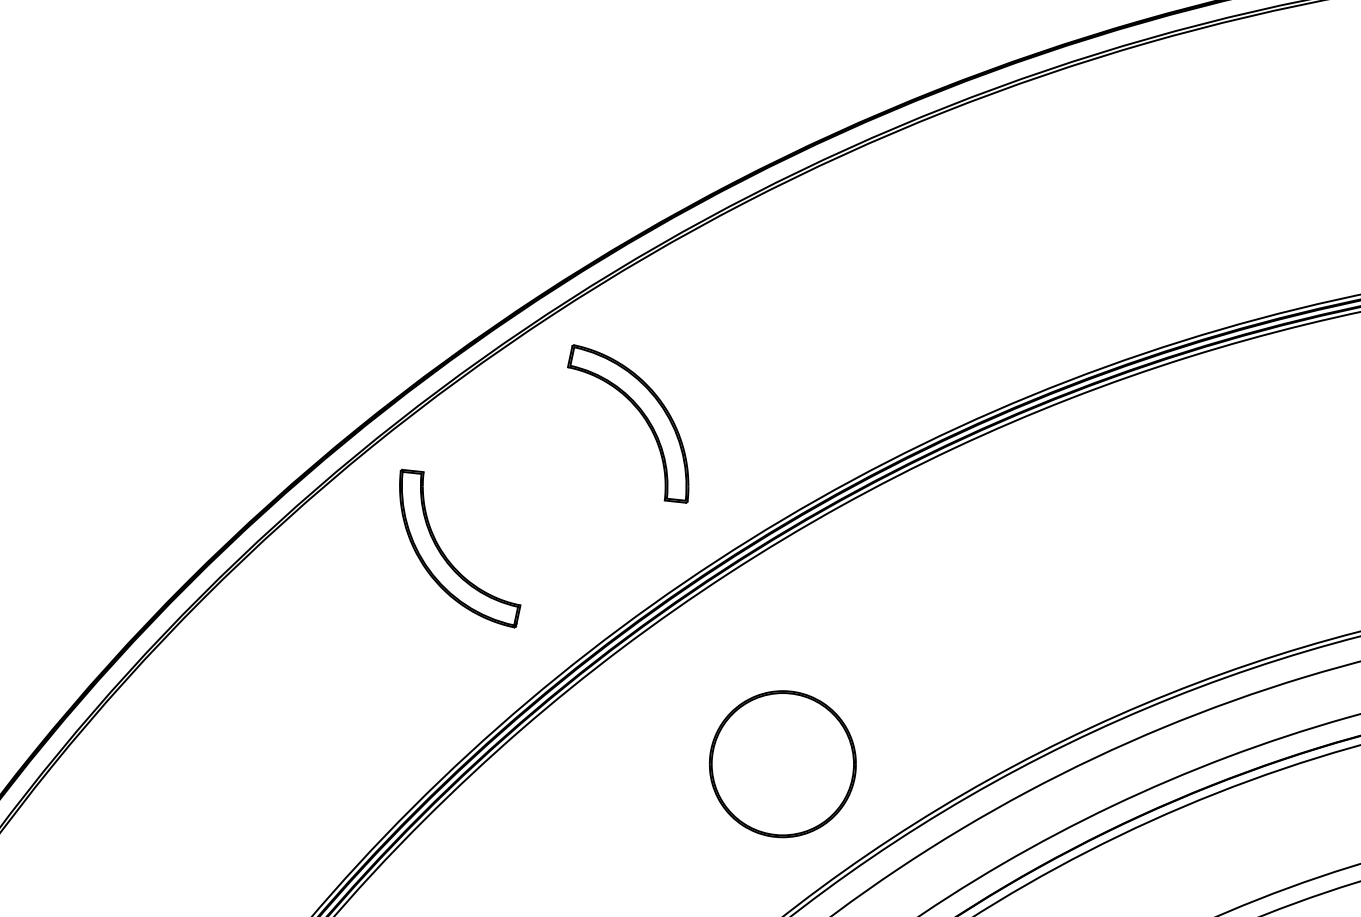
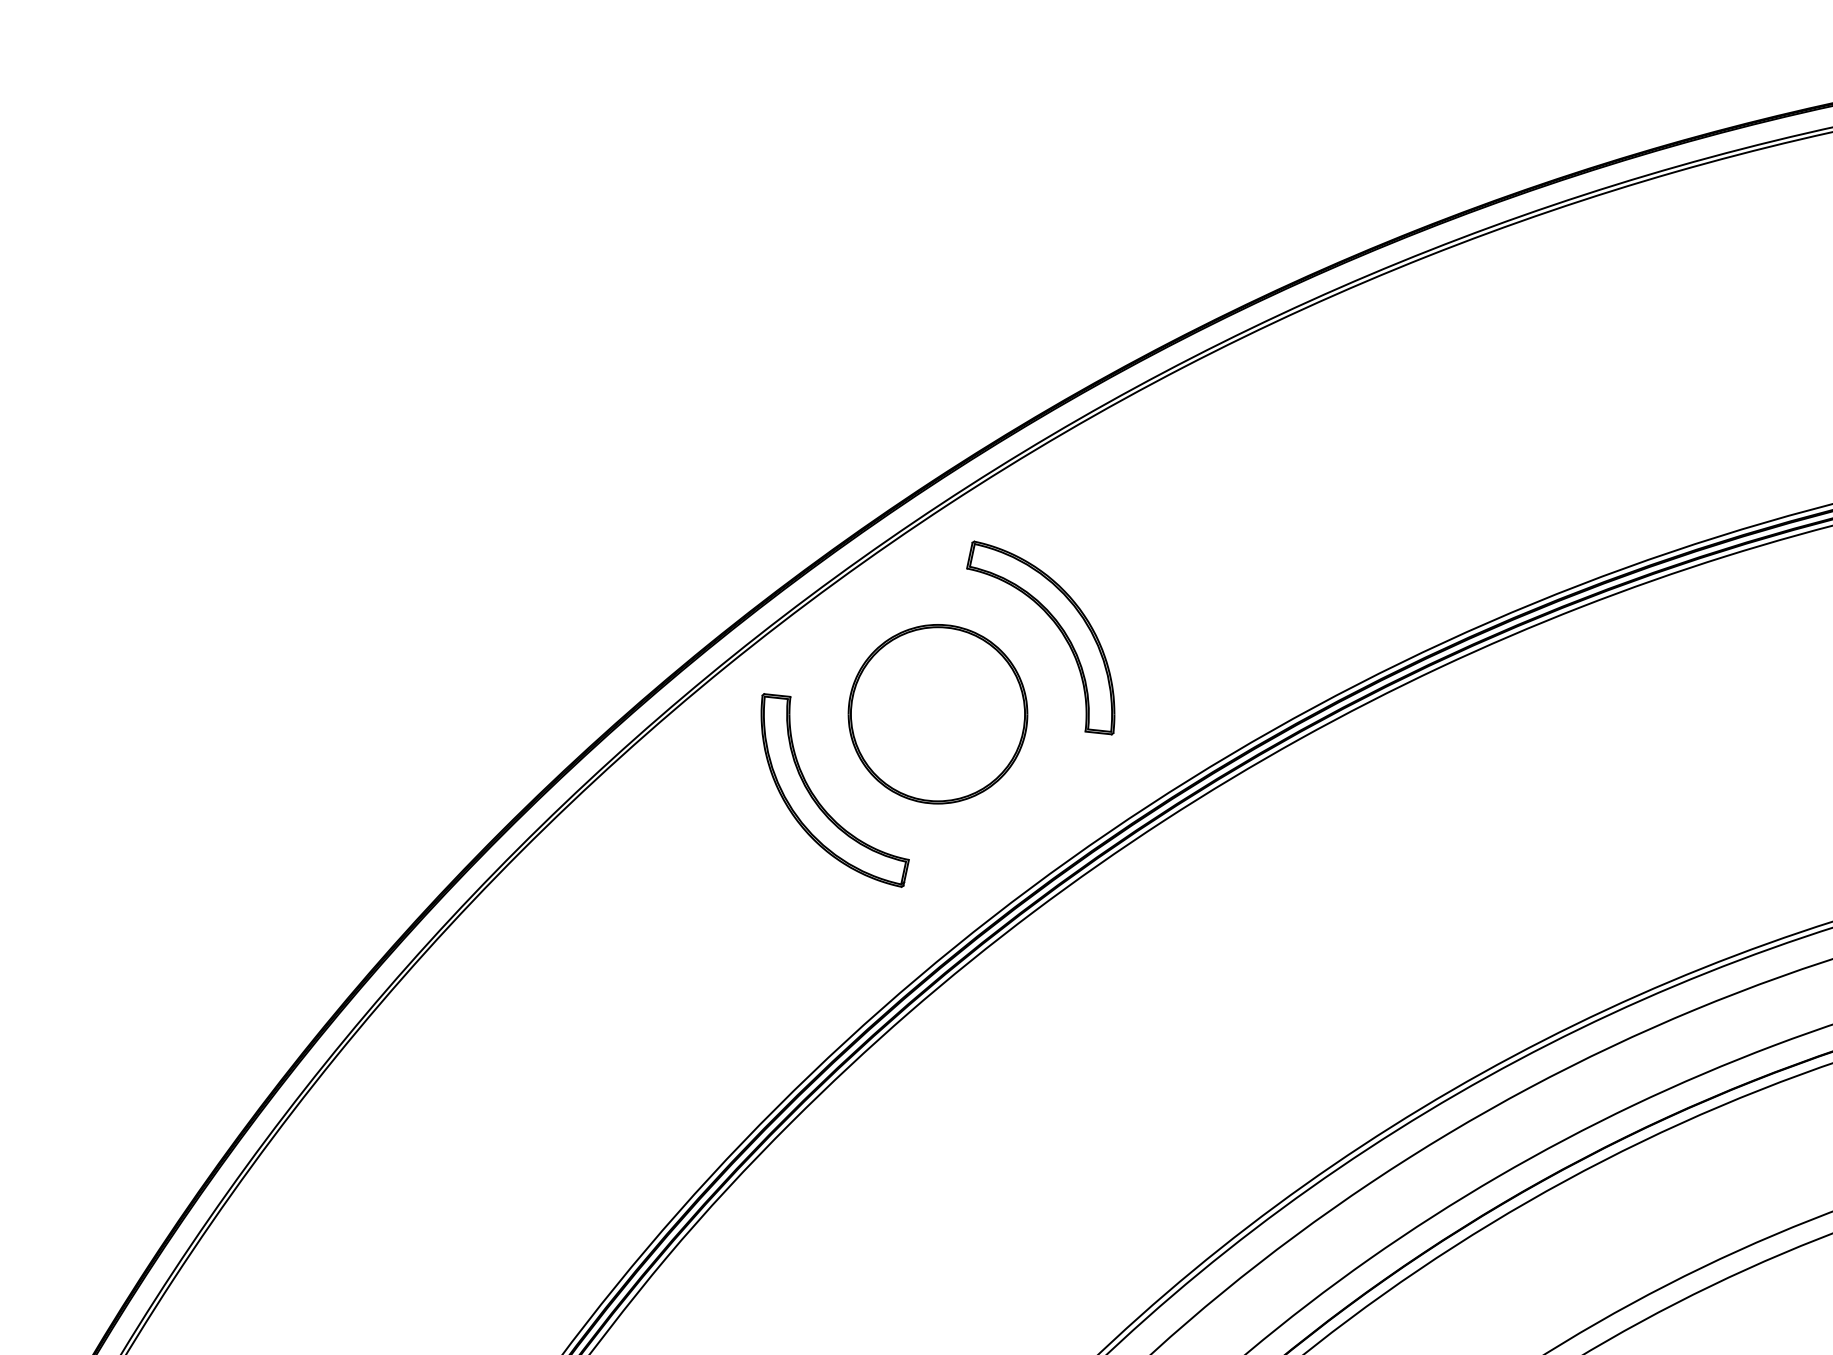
part: (782, 764) -> (937, 714), moved

